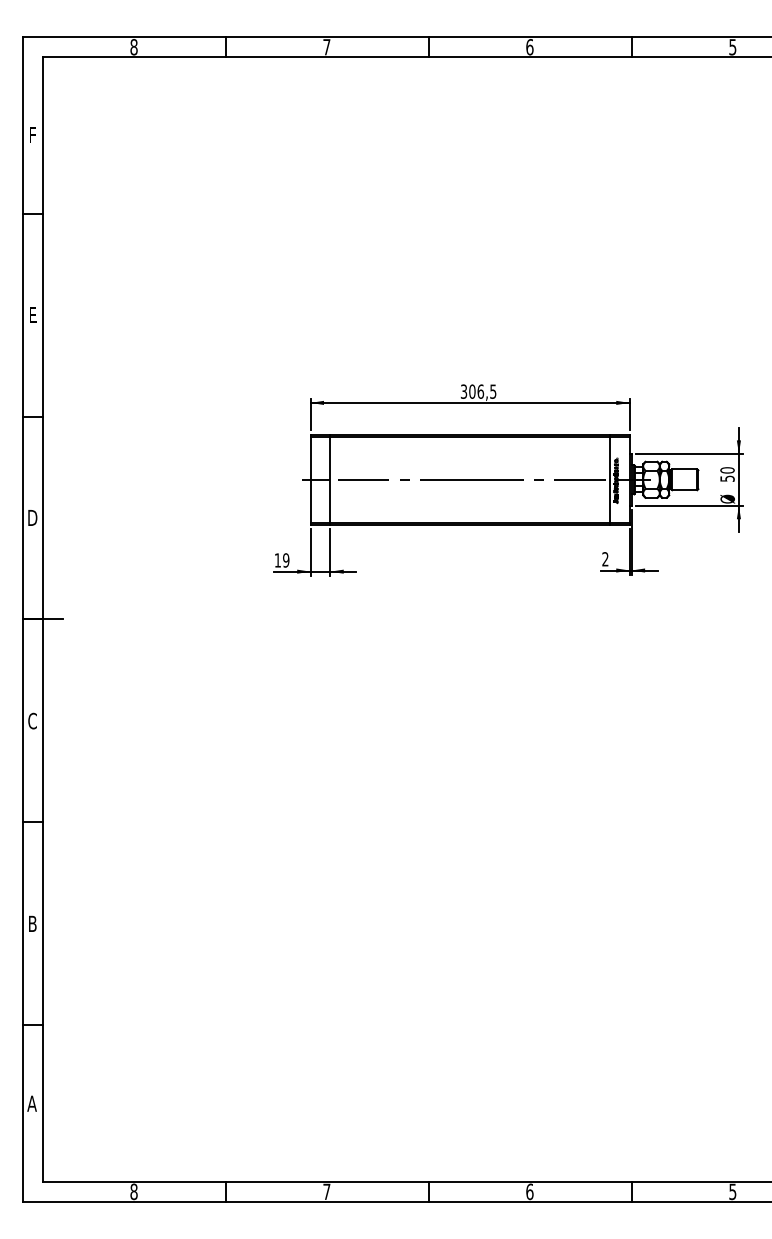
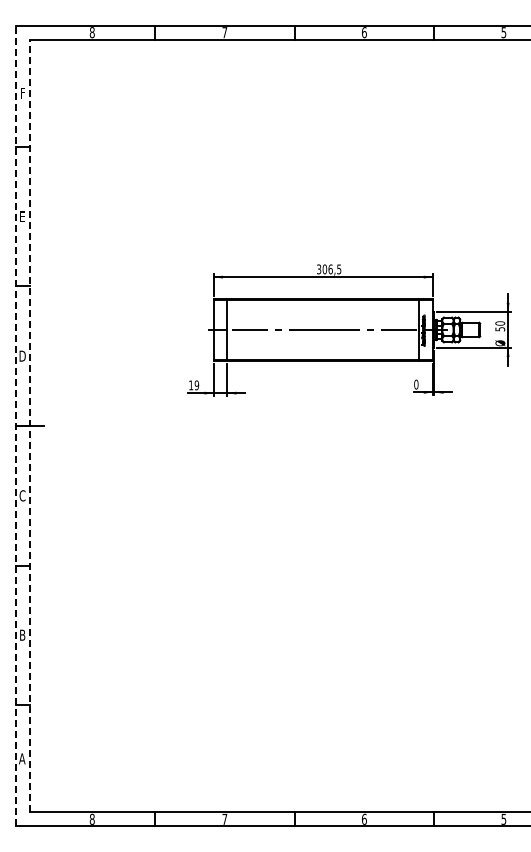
text: (605, 559) -> (416, 384), 2 -> 0
line: (22, 618) -> (15, 425), solid -> dashed
line: (42, 618) -> (29, 425), solid -> dashed

